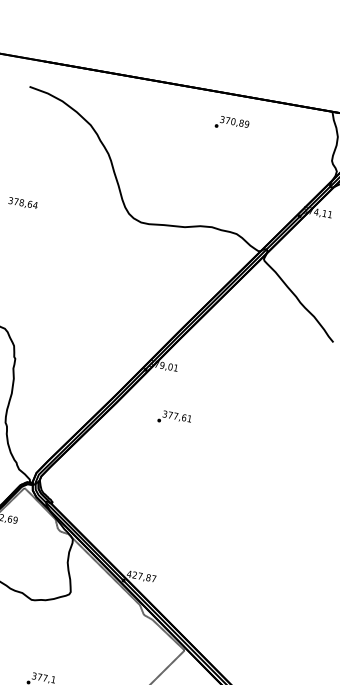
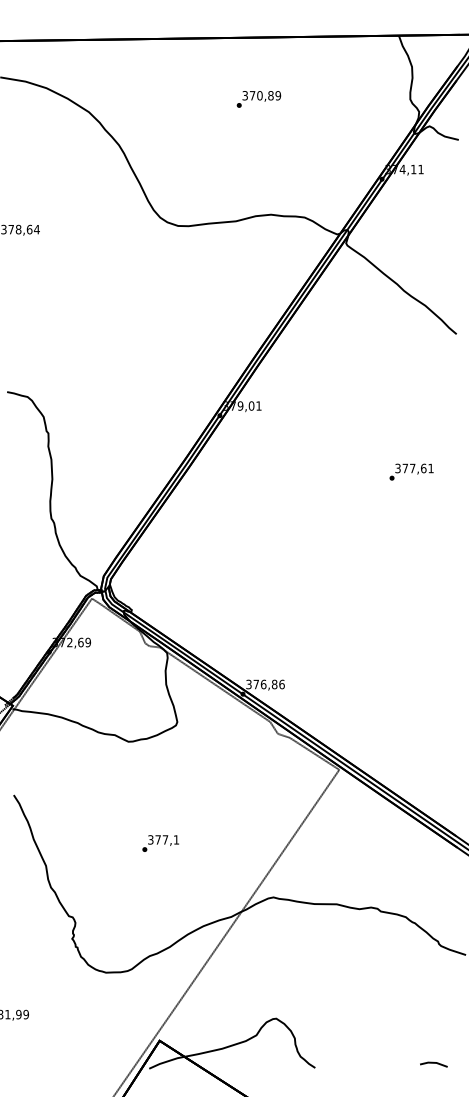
text: (231, 124) -> (258, 99), moved
text: (174, 418) -> (411, 471), moved
text: (141, 576) -> (265, 684), 427,87 -> 376,86

